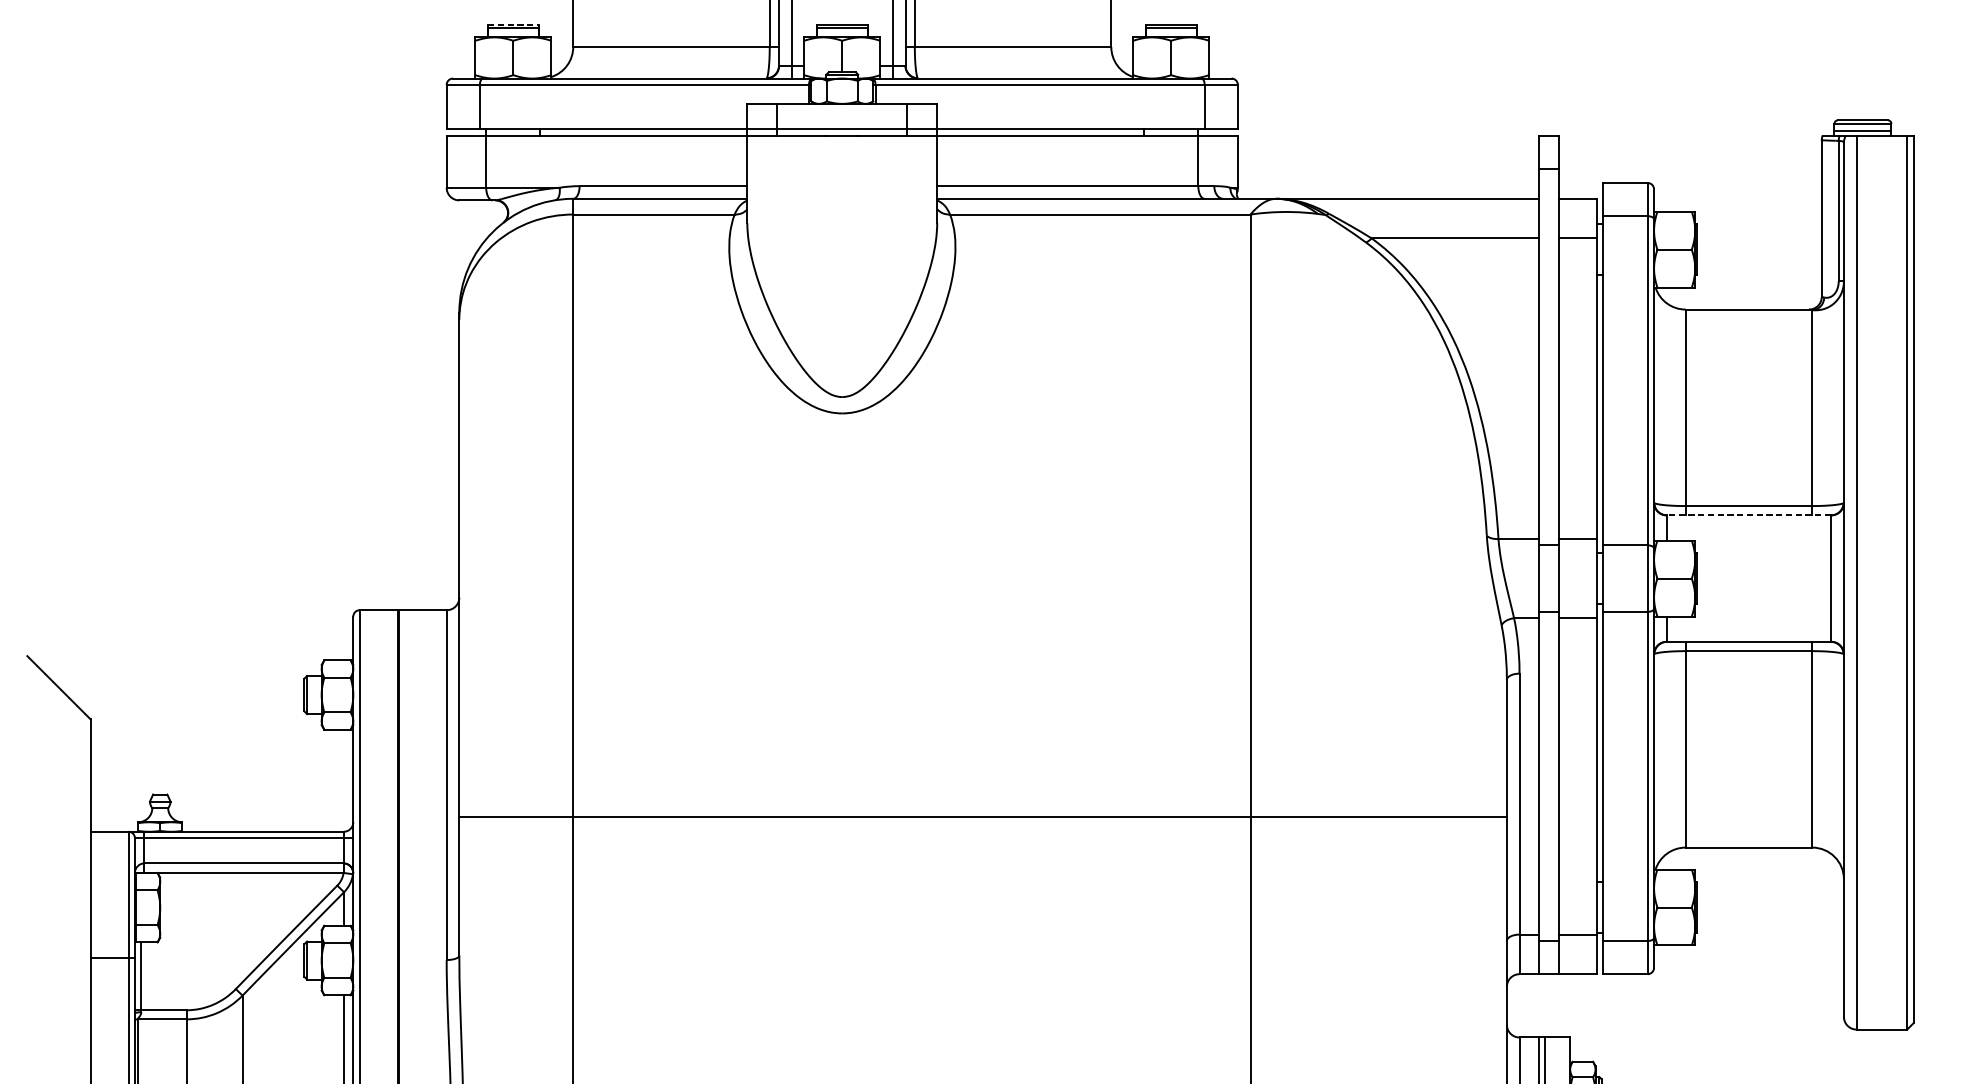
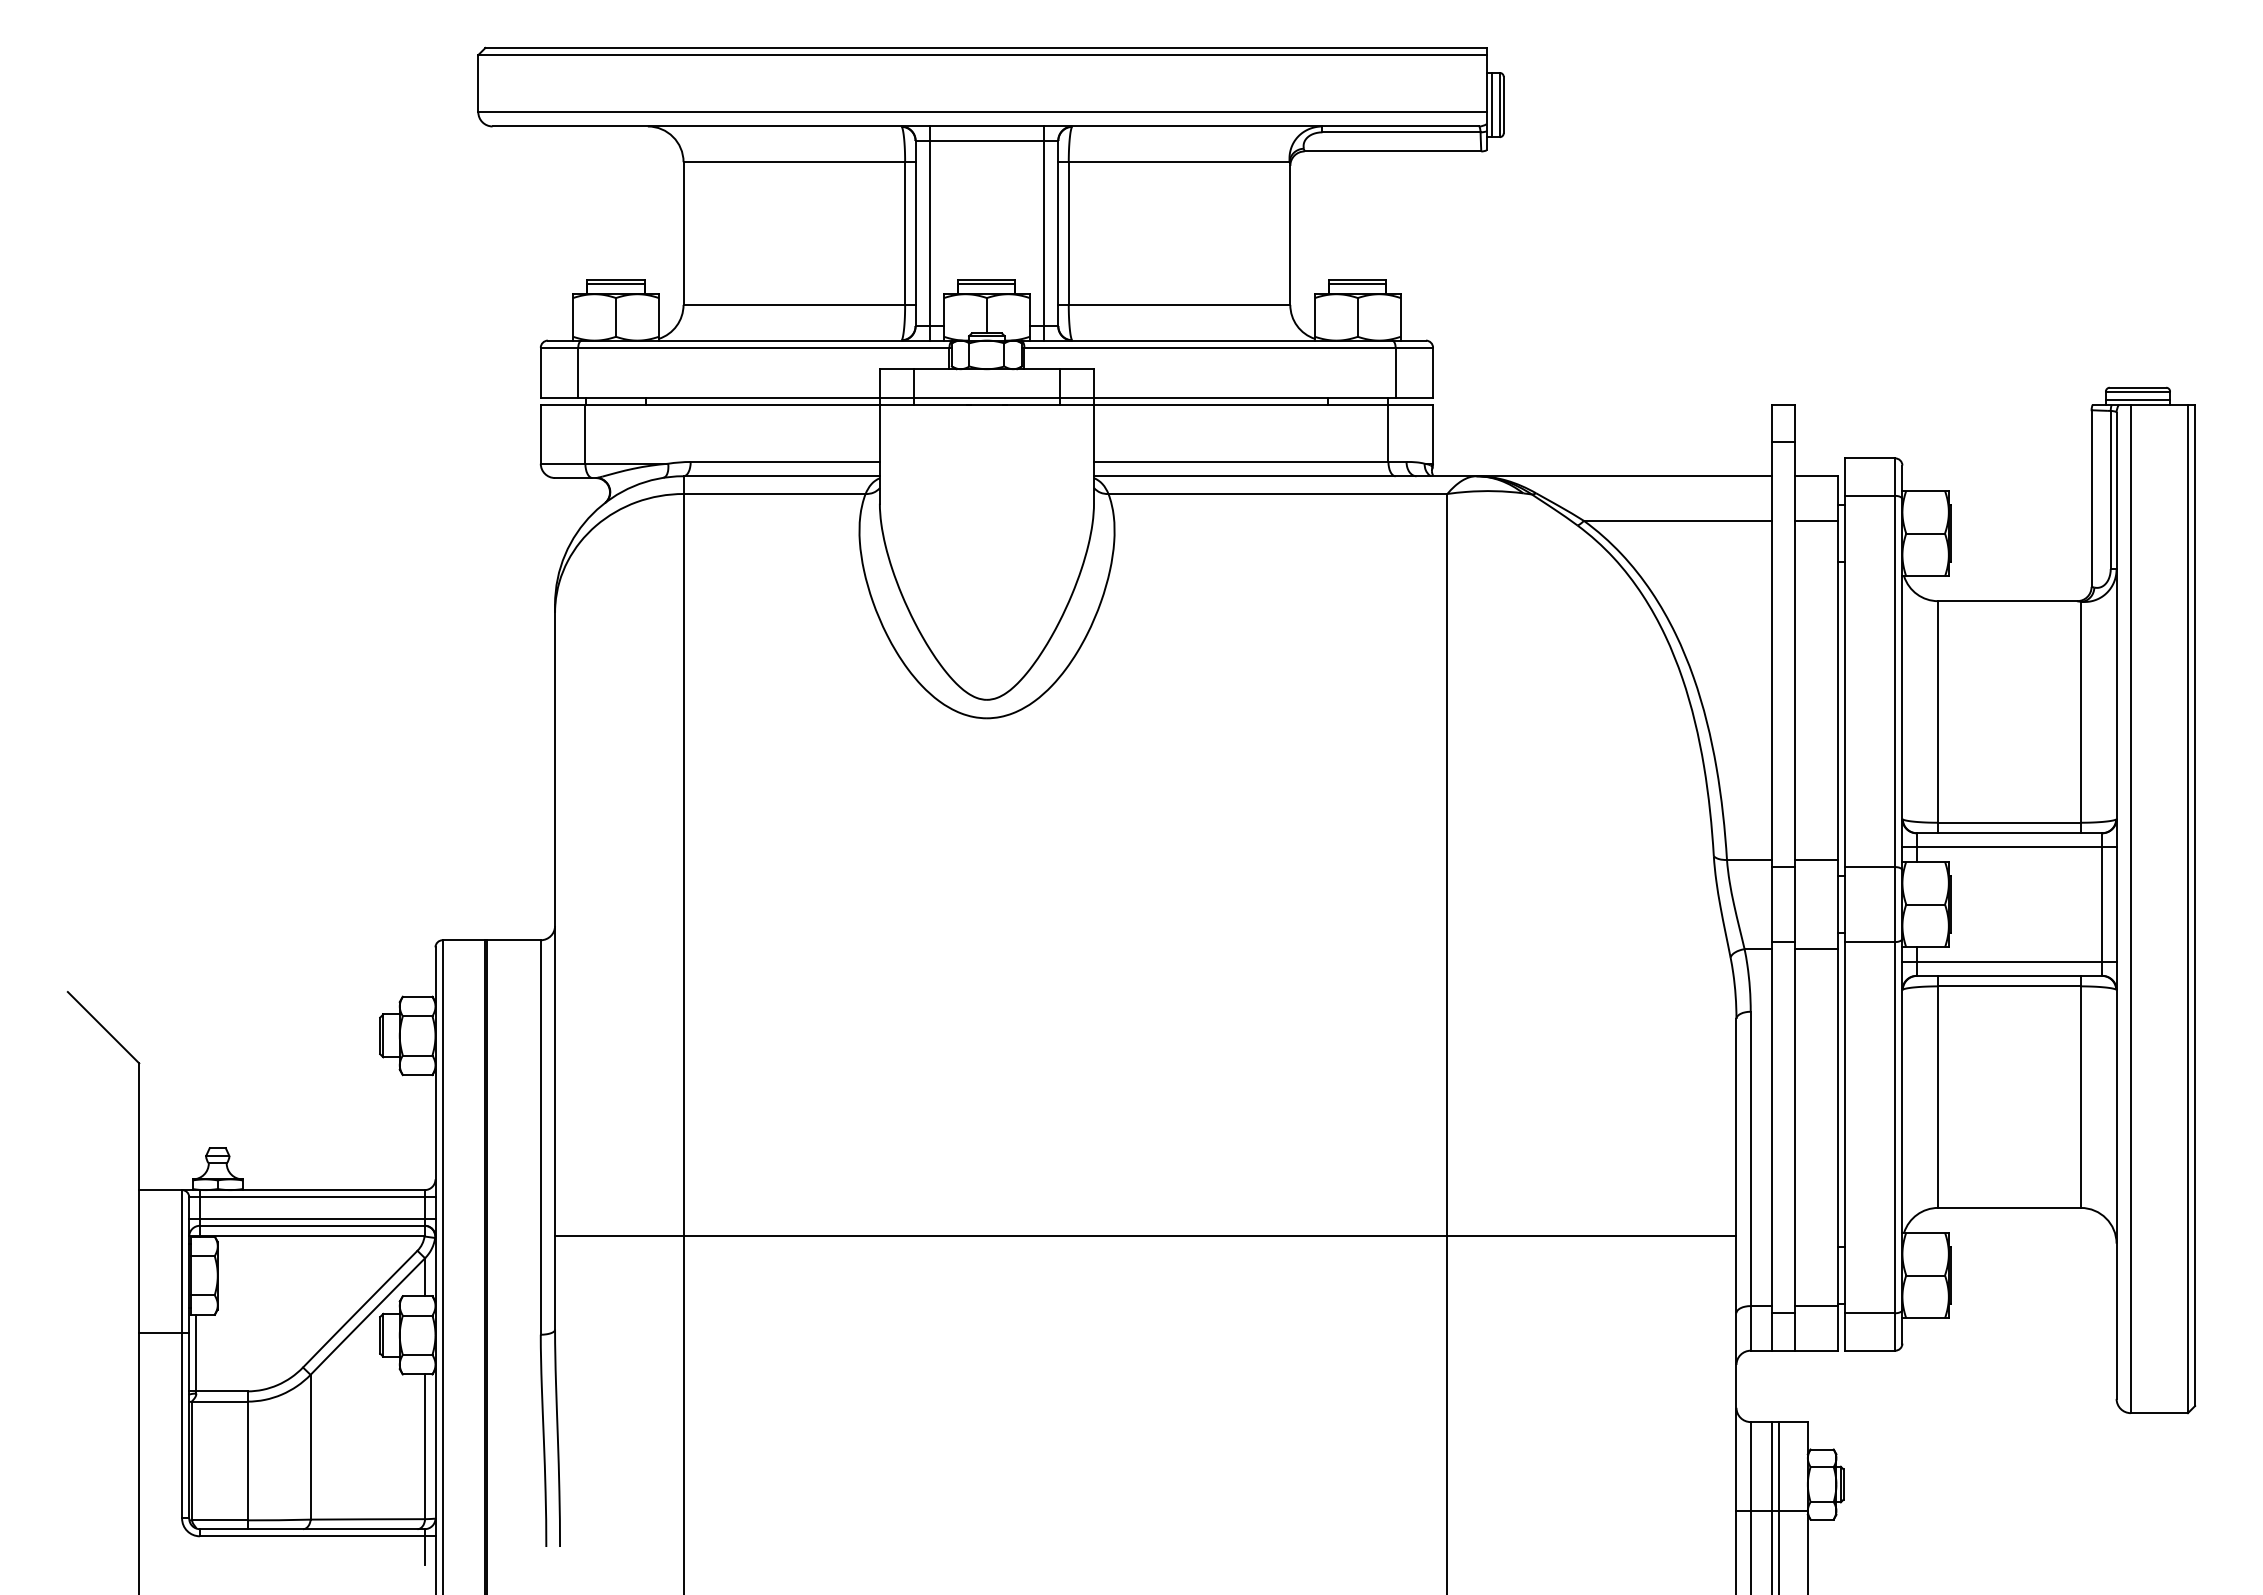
line: (513, 24) -> (616, 279), dashed -> solid
line: (1748, 515) -> (2009, 833), dashed -> solid
line: (1748, 527) -> (2009, 847), added
line: (1748, 629) -> (2009, 961), added
line: (982, 817) -> (1145, 1236), moved
line: (244, 856) -> (312, 1218), added

